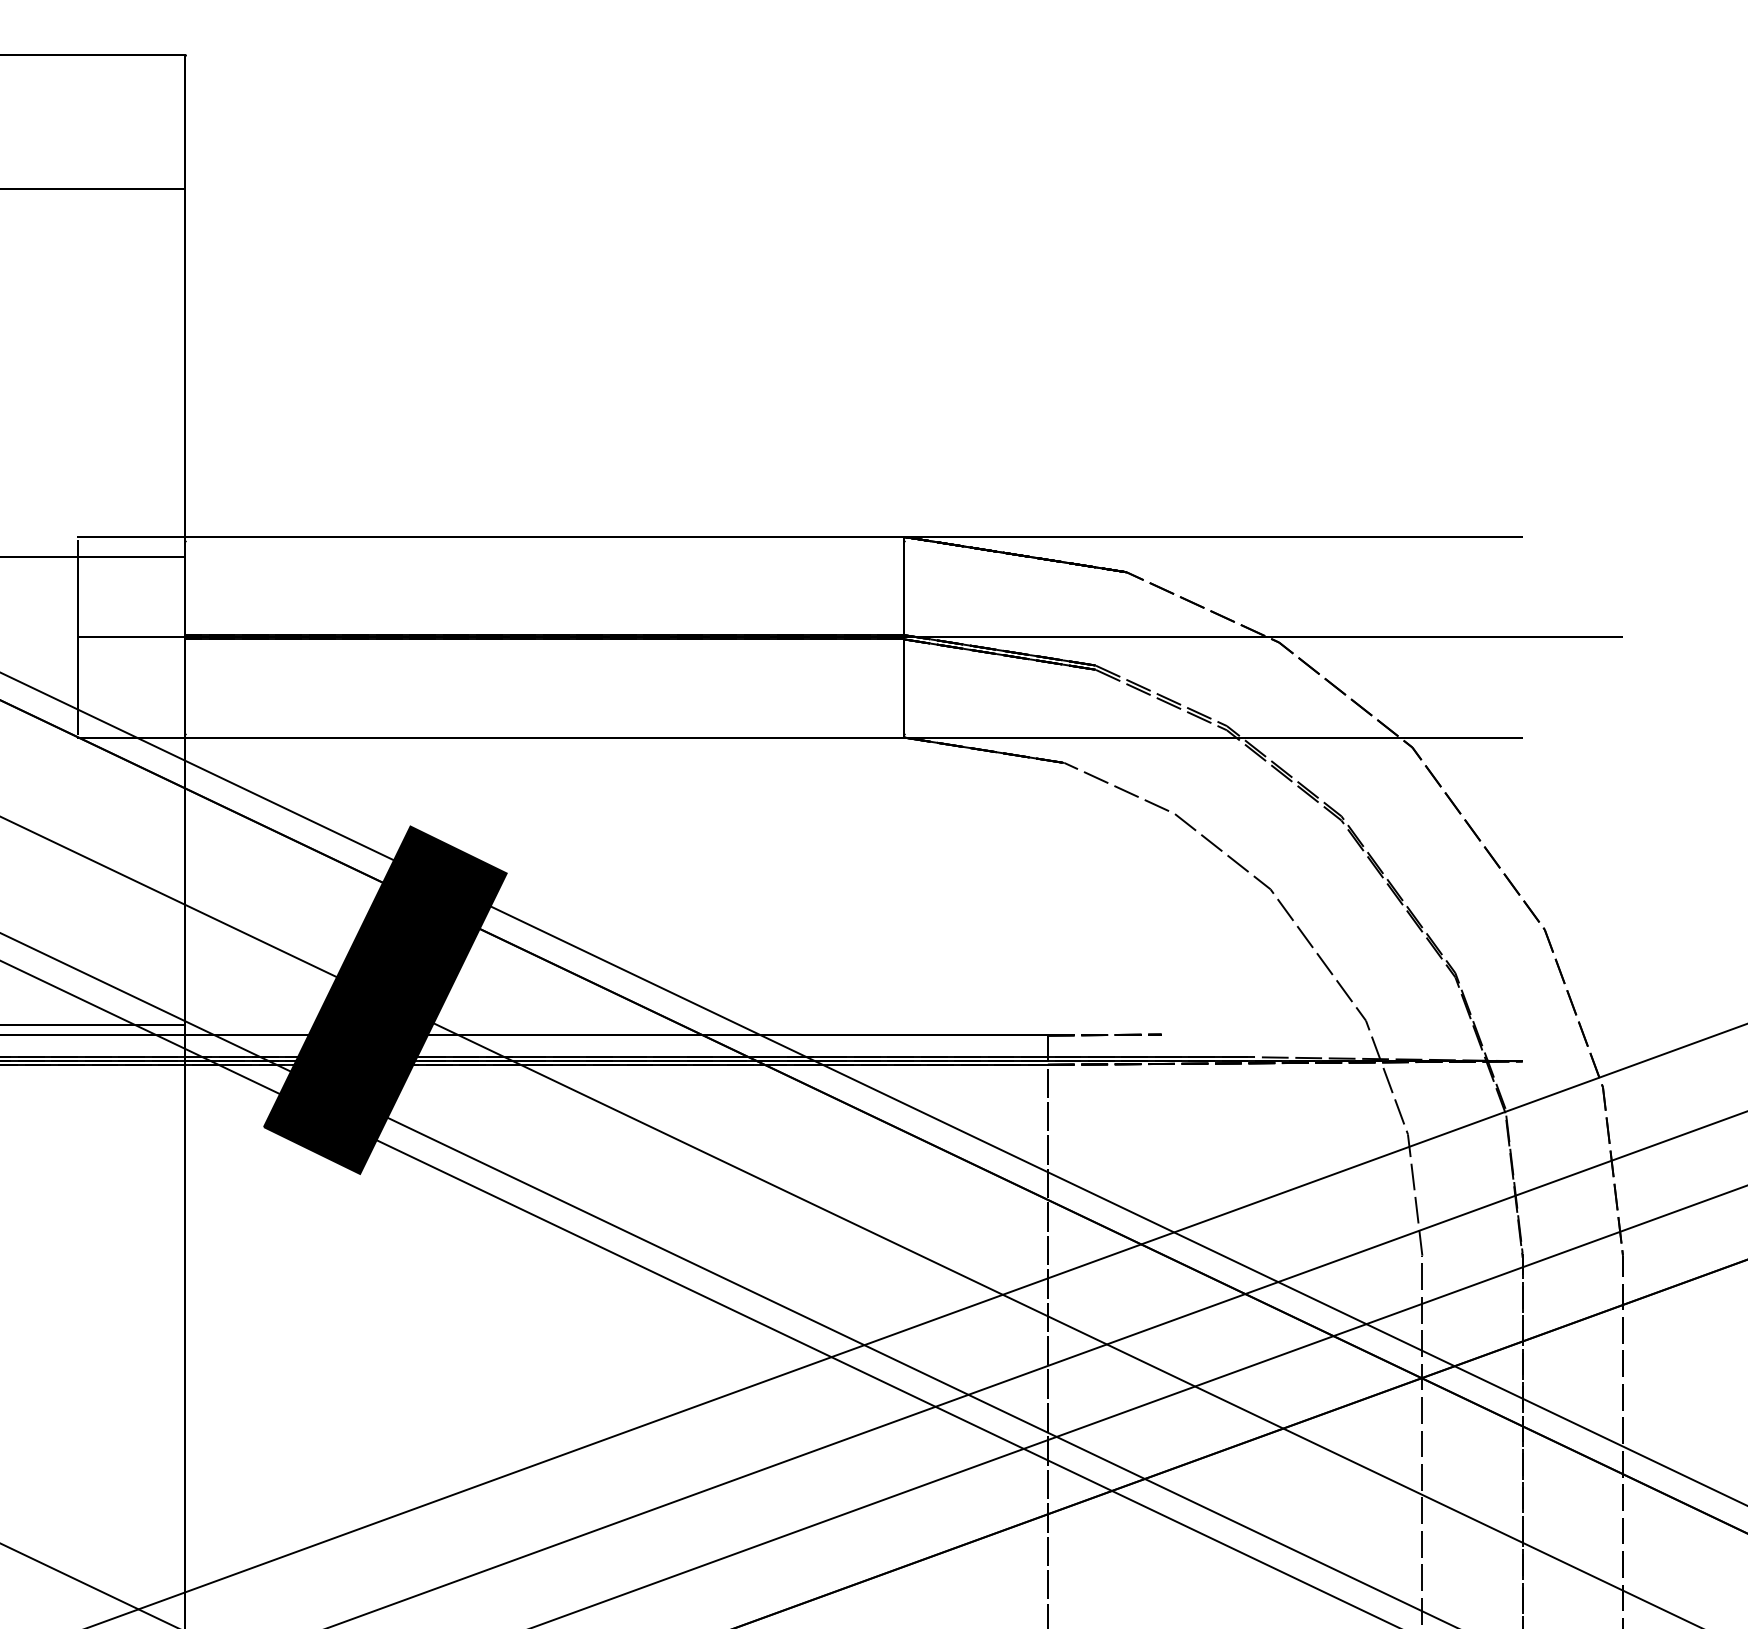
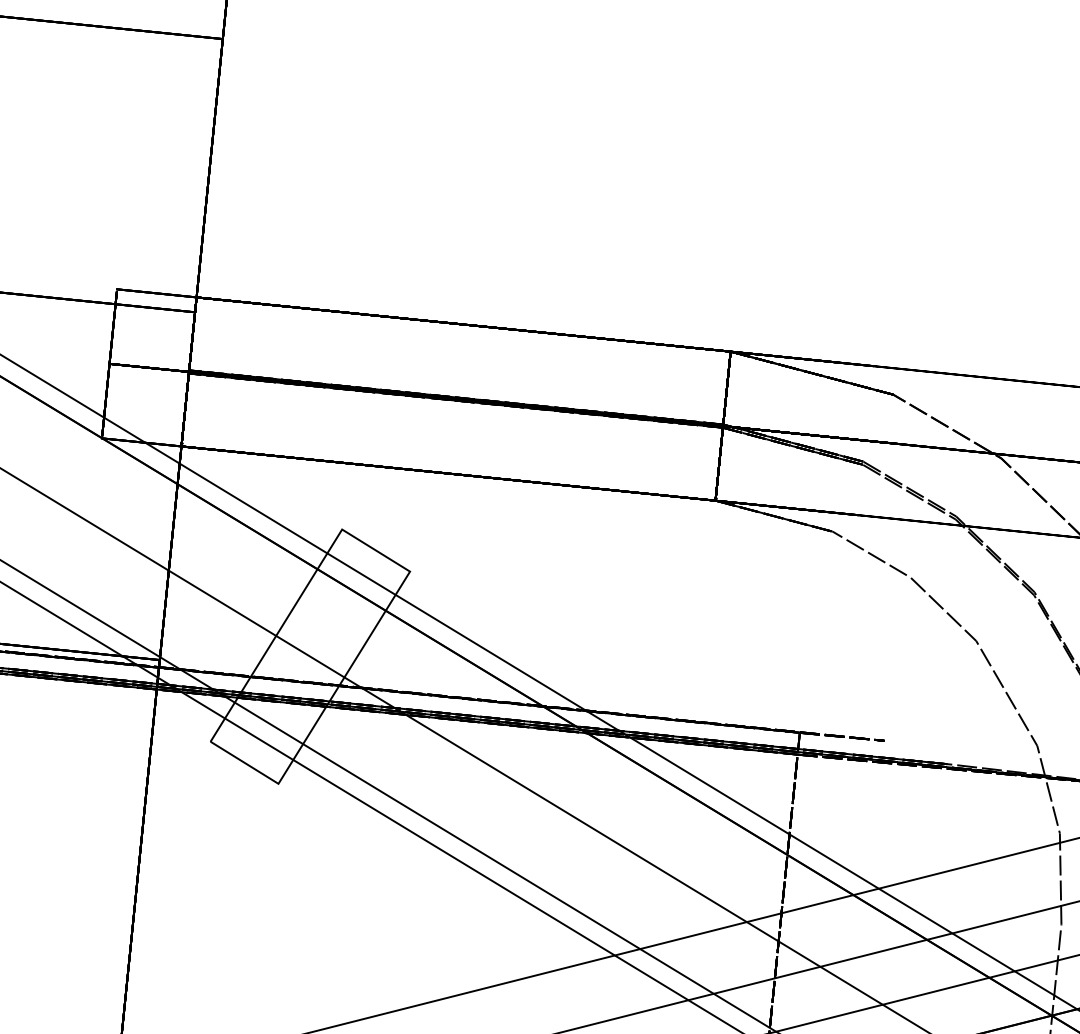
fill: (384, 999) -> (309, 656), removed

